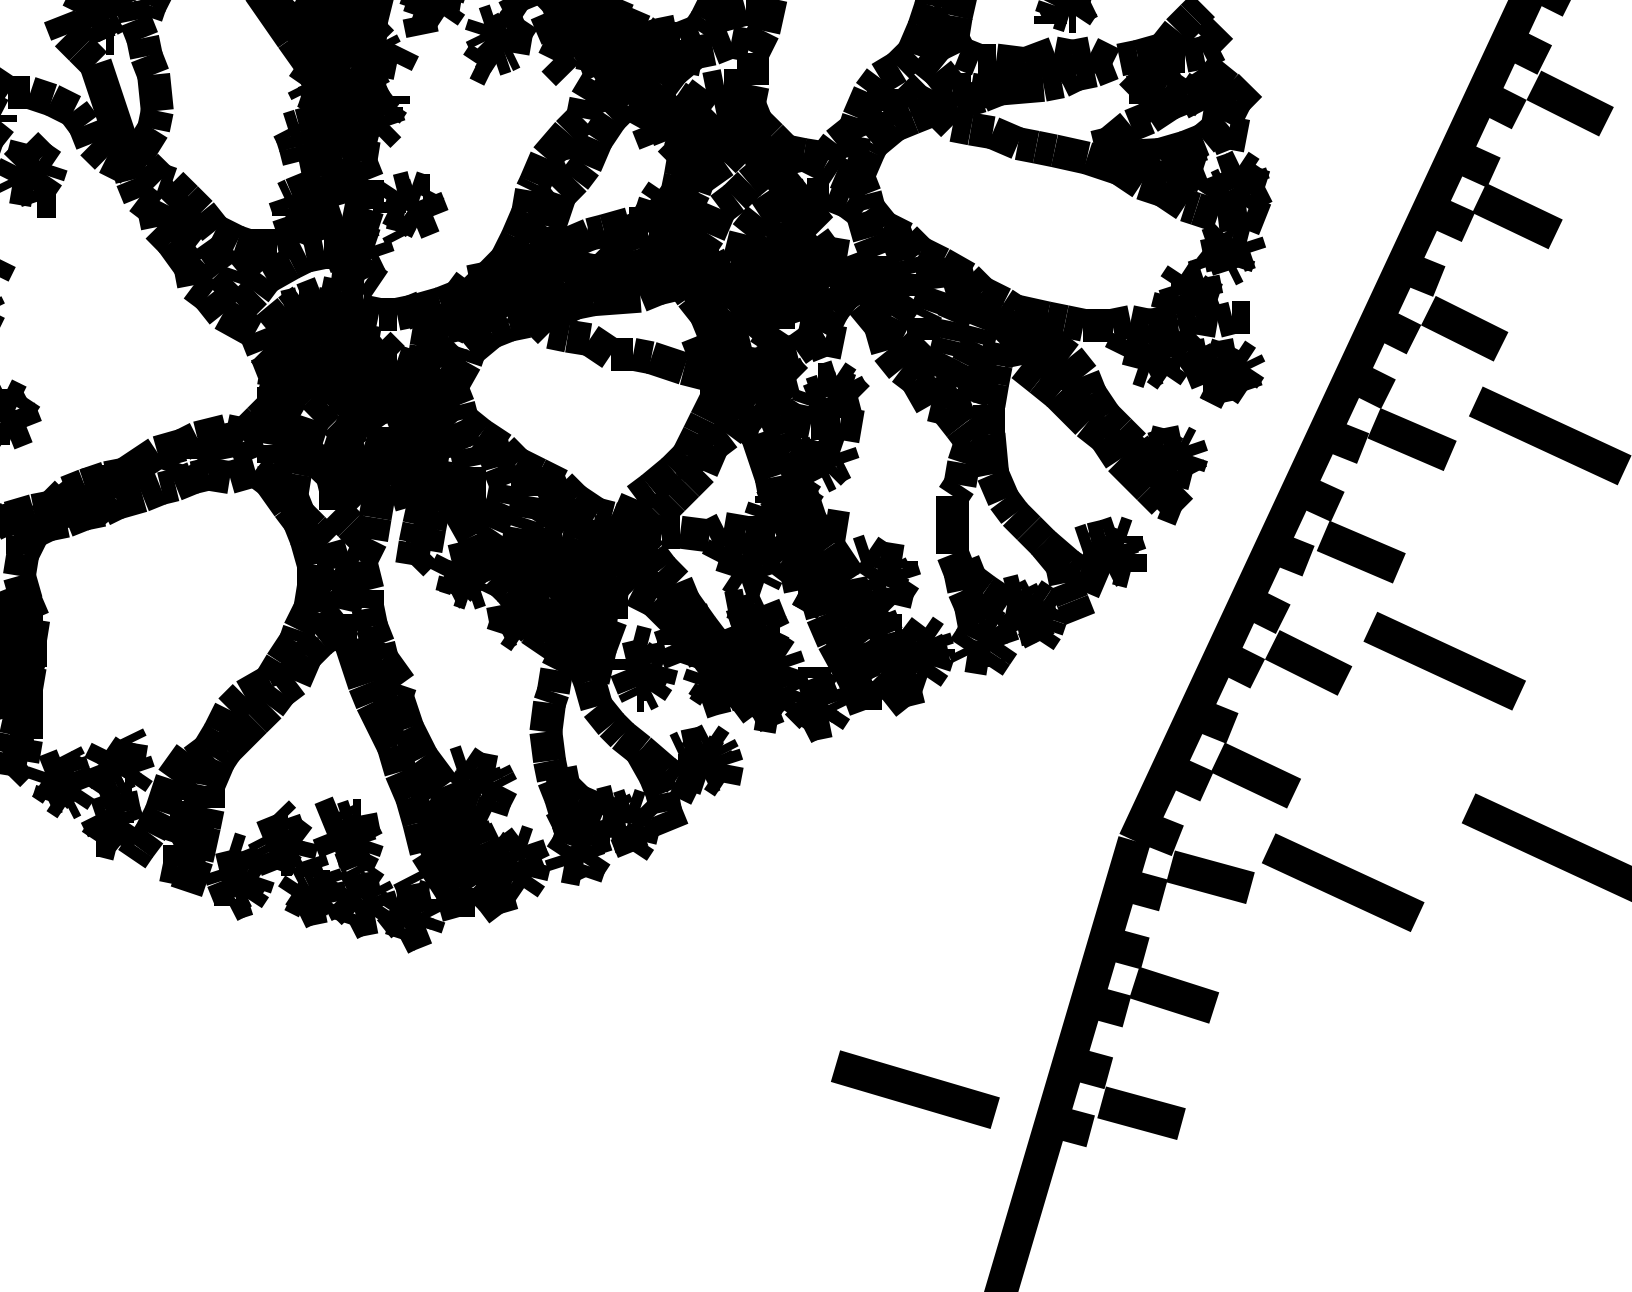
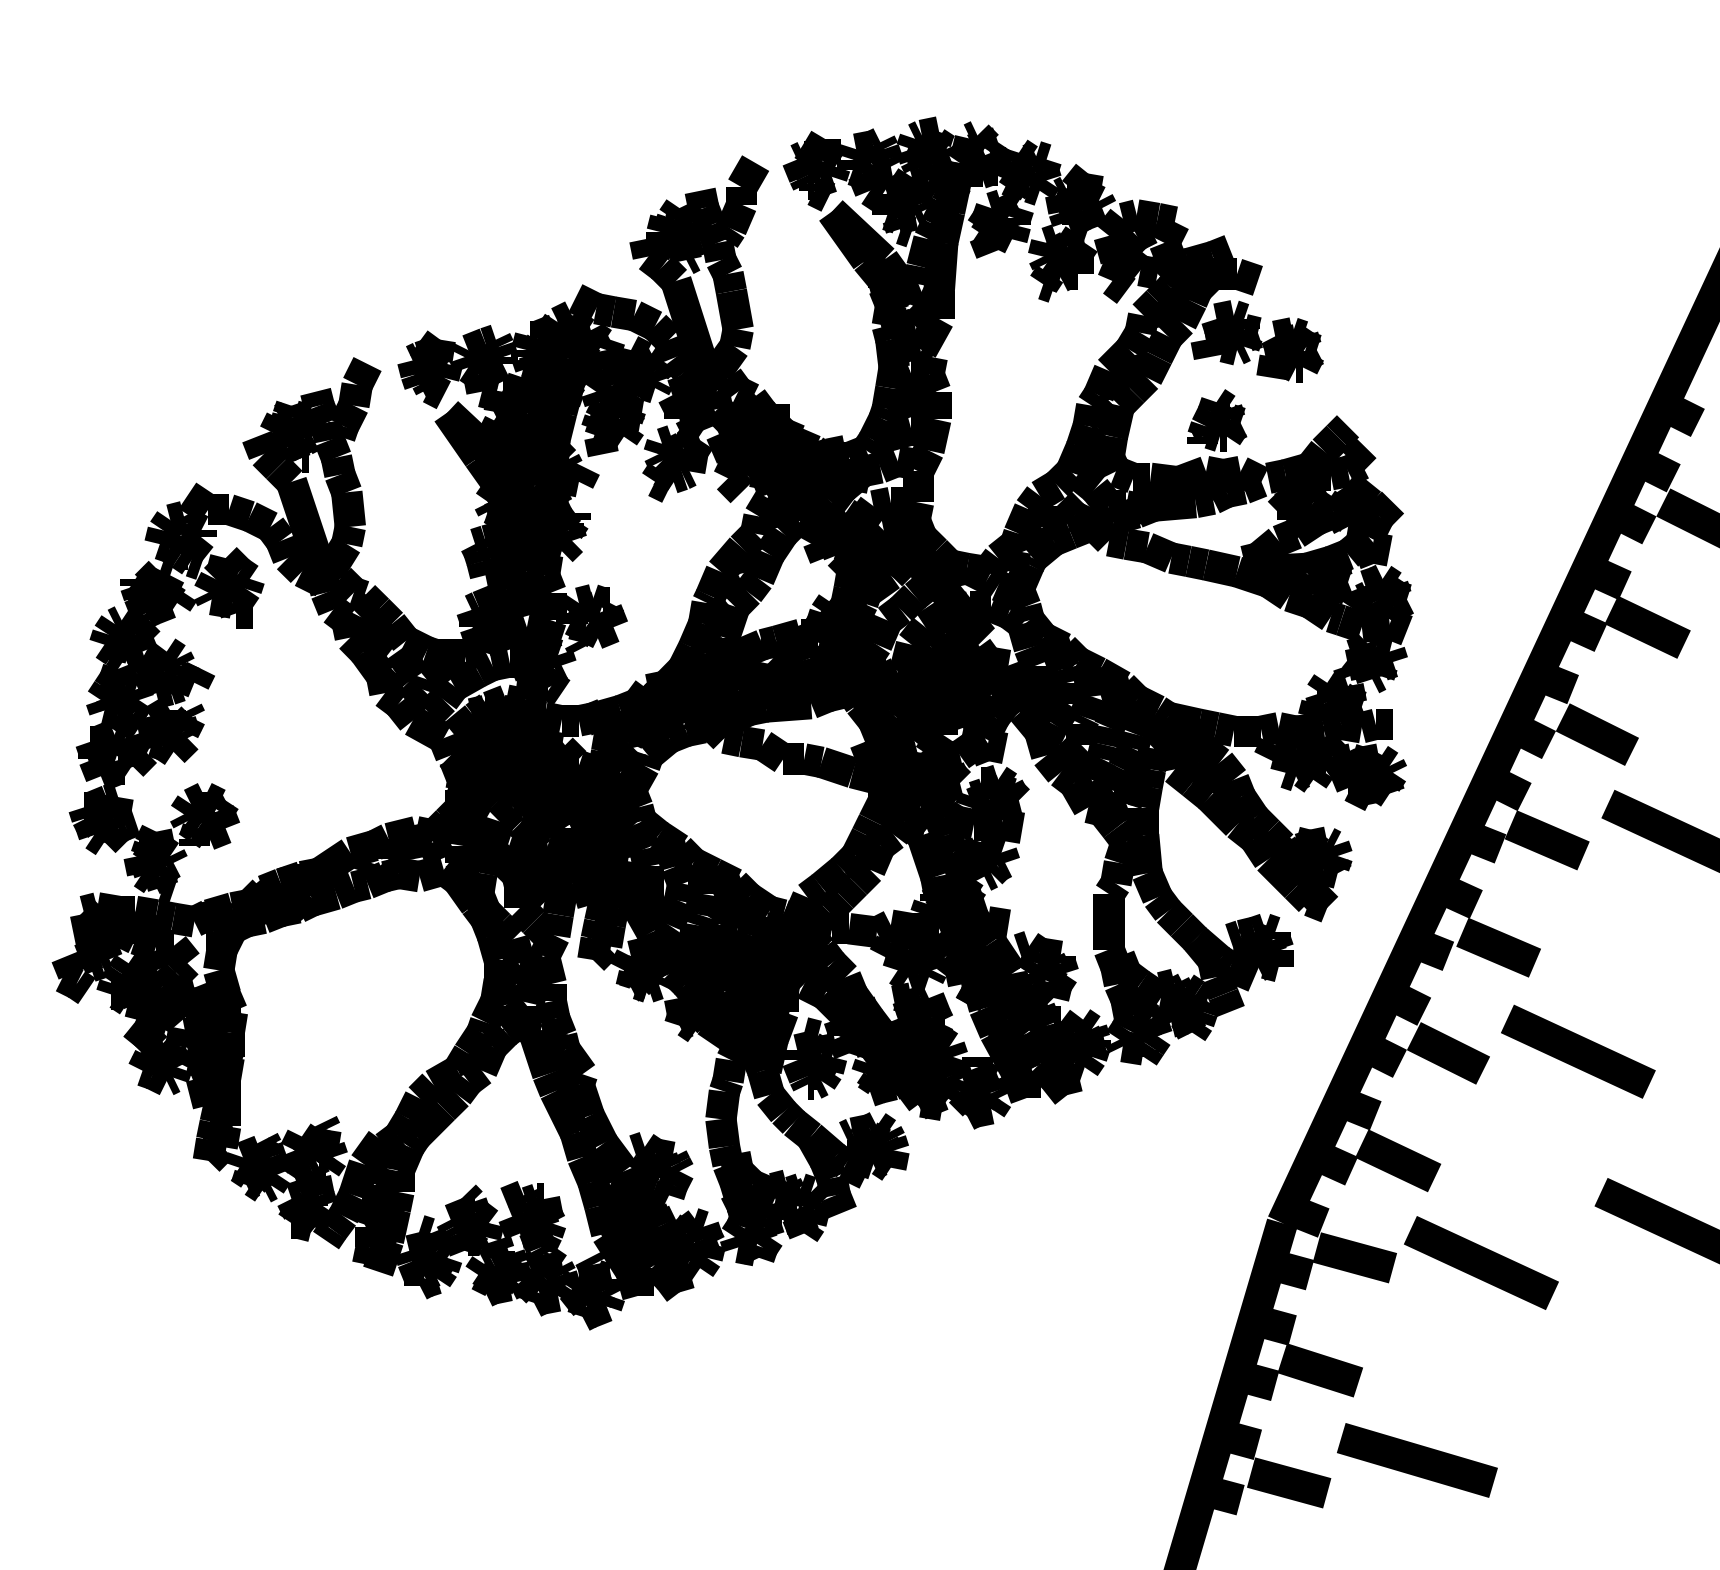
line: (915, 1089) -> (1417, 1460), moved

